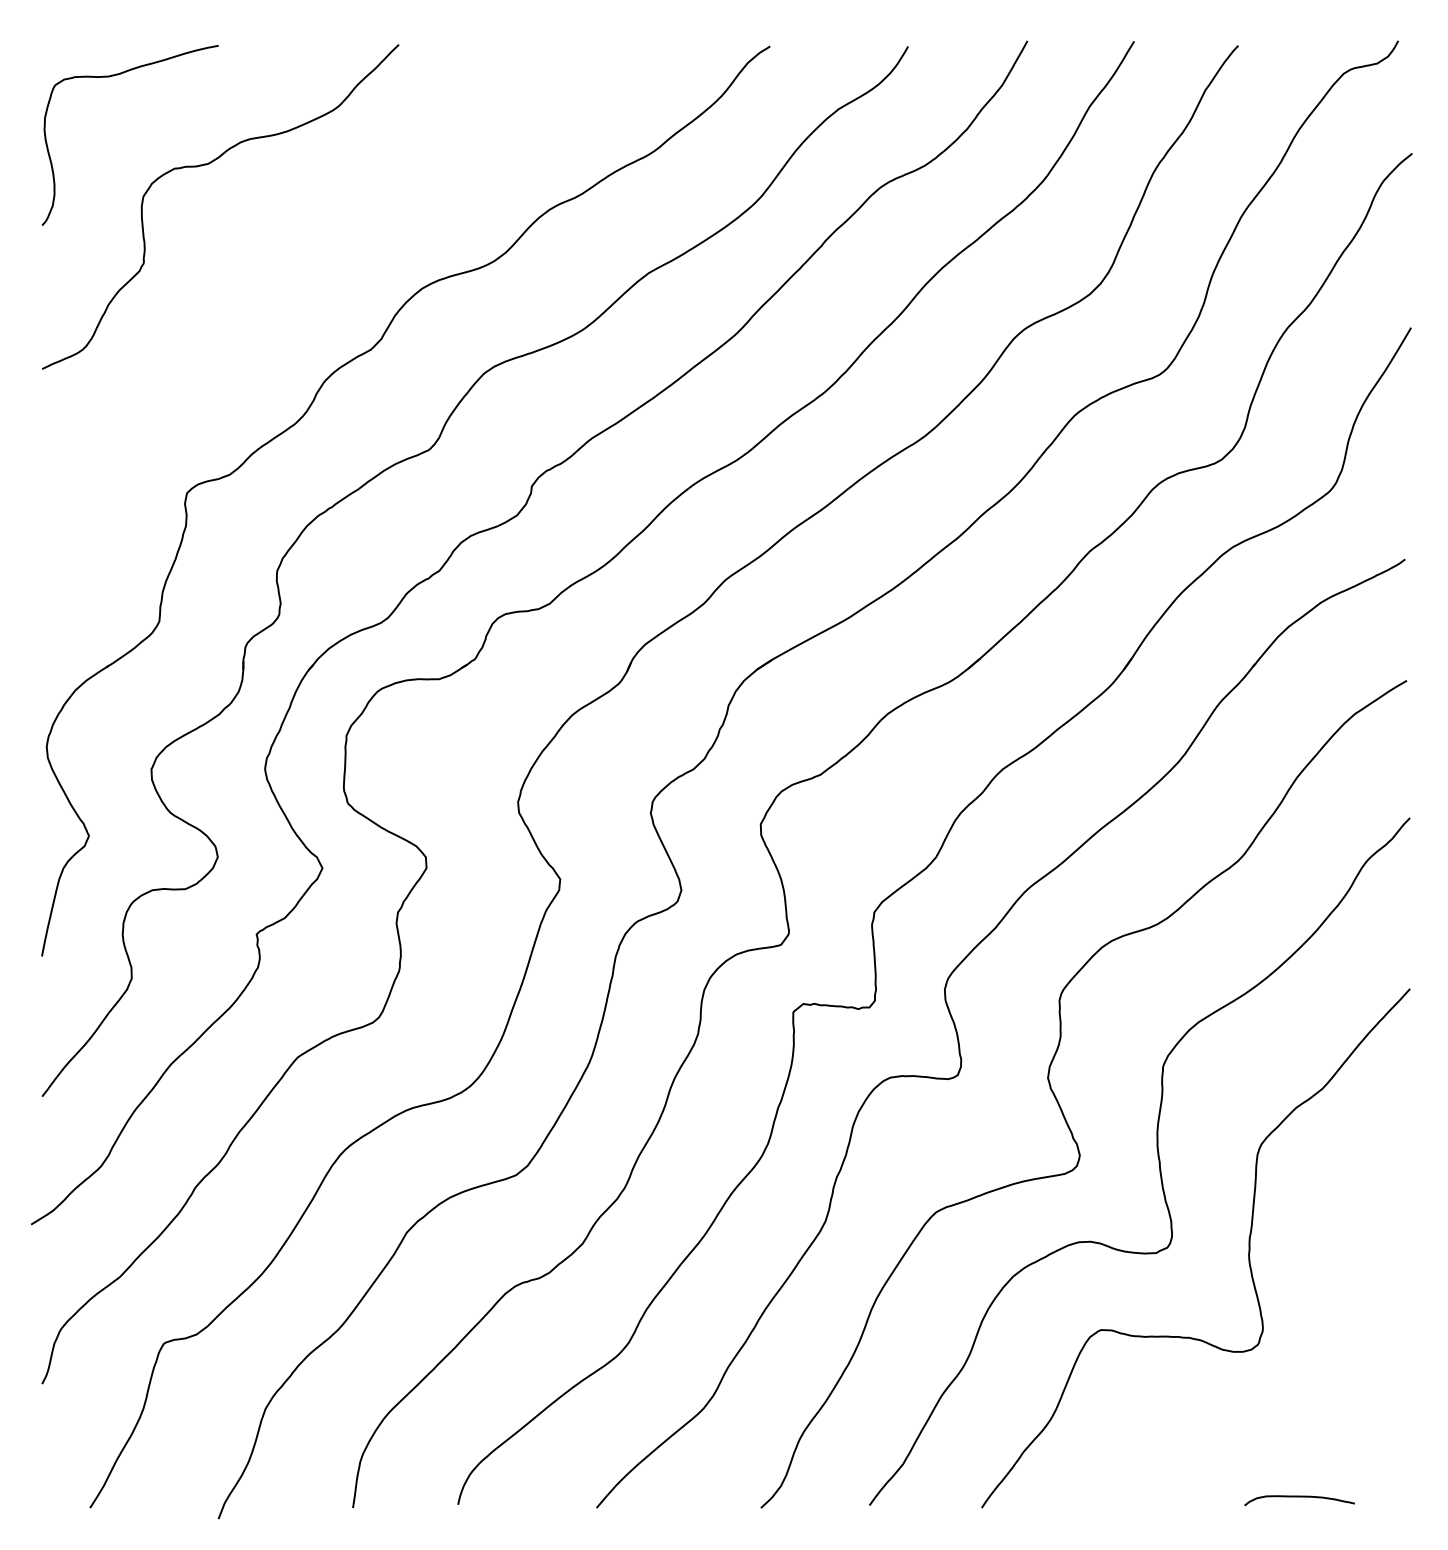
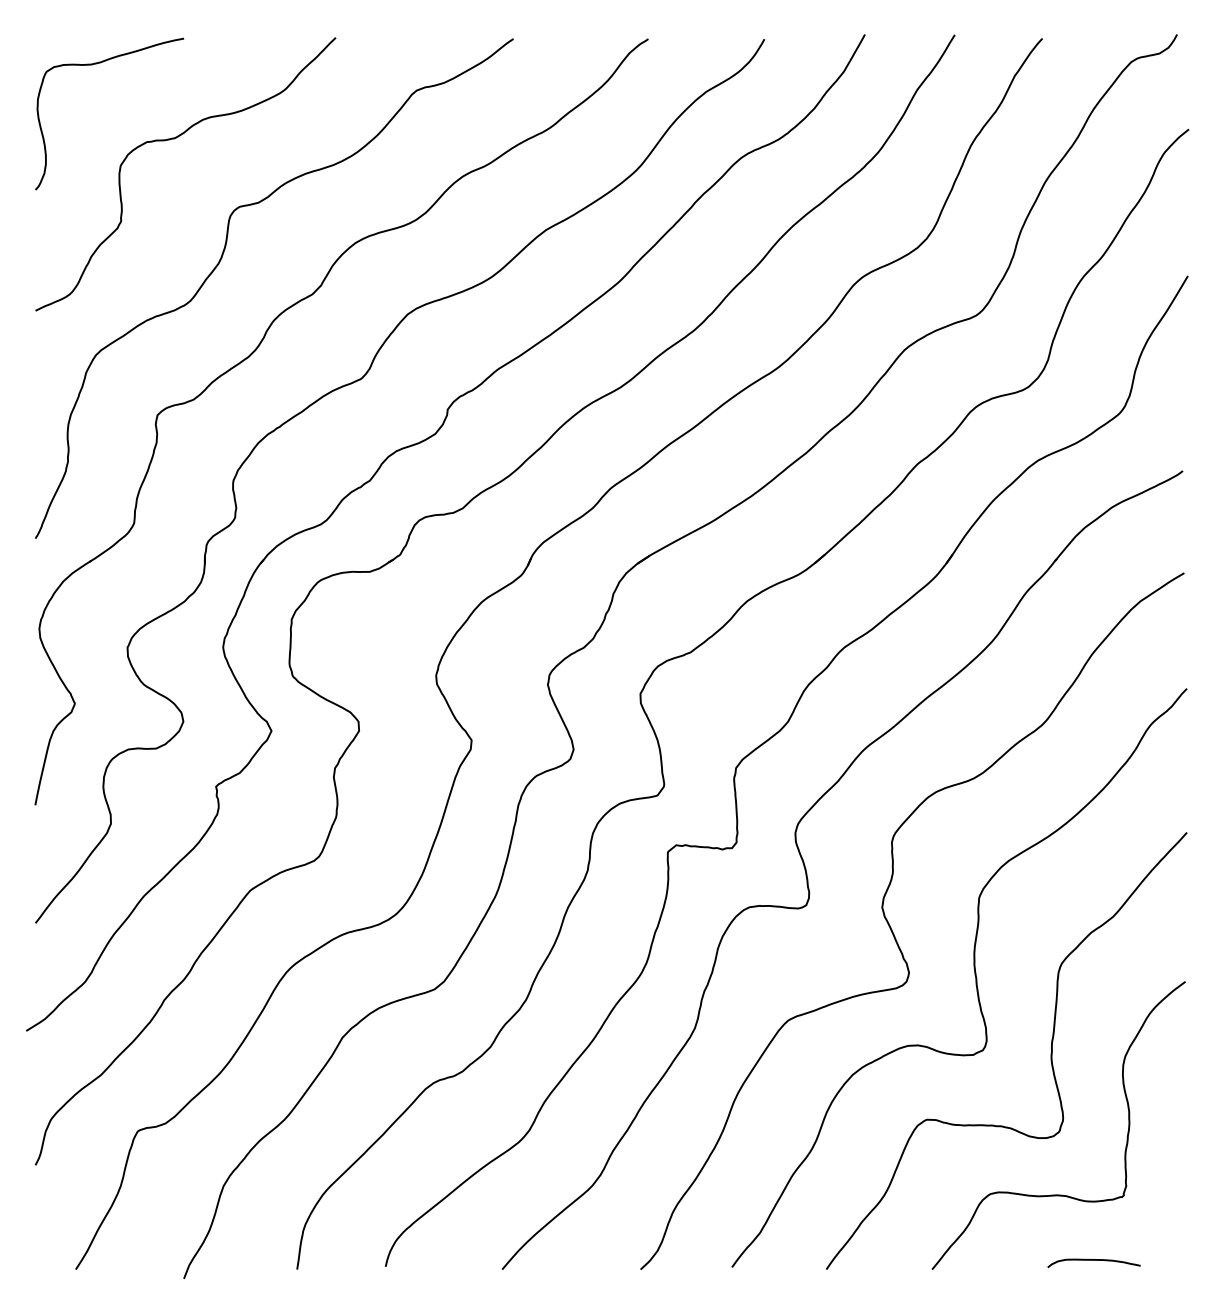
curve: (261, 311) -> (220, 262), added
curve: (1255, 1418) -> (1056, 1194), added

